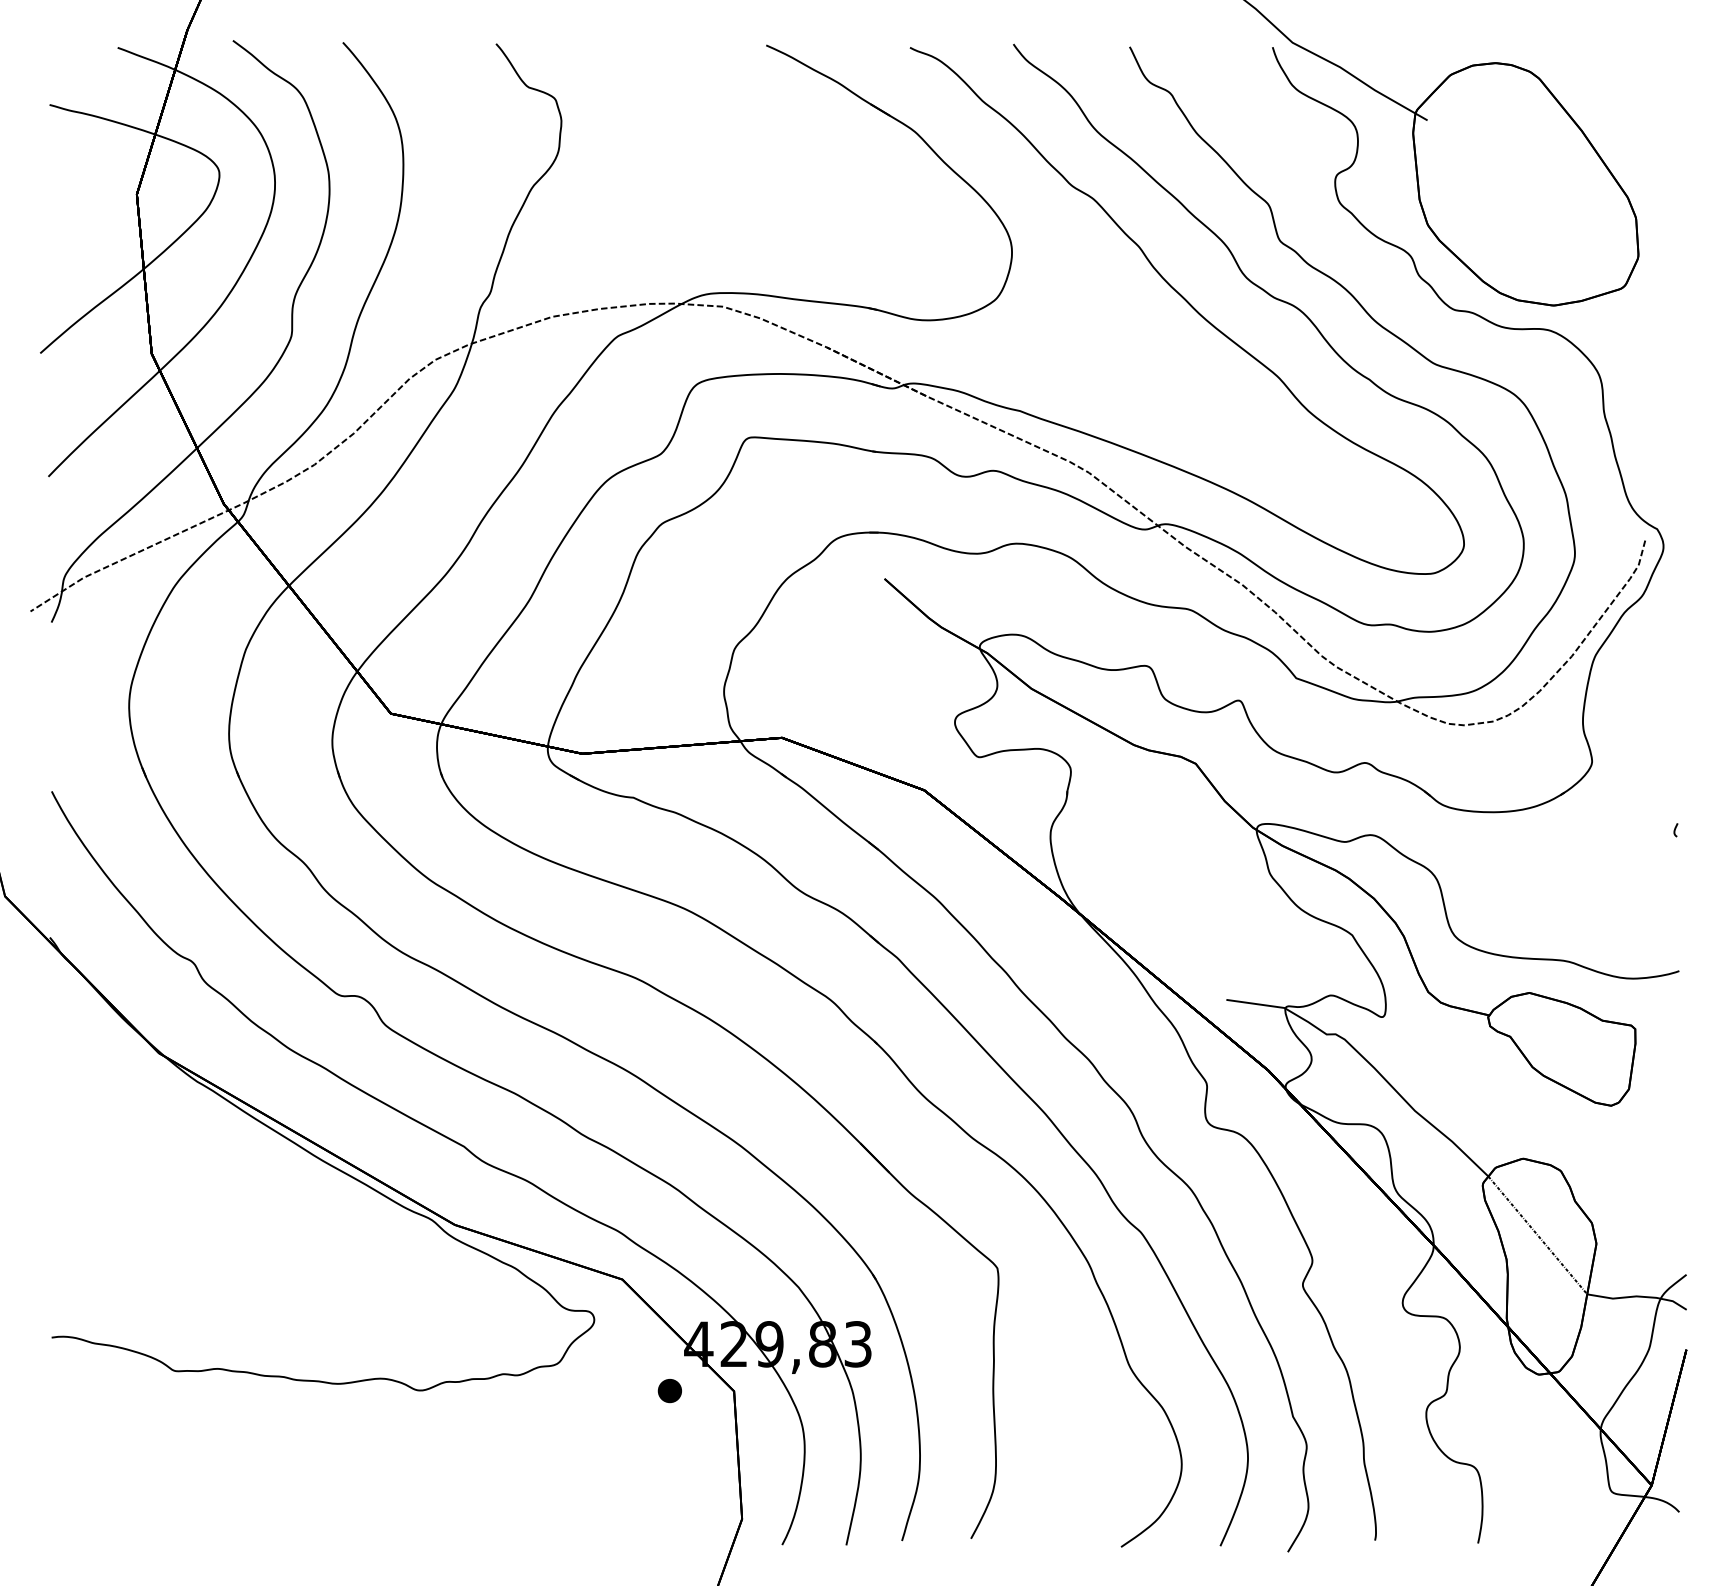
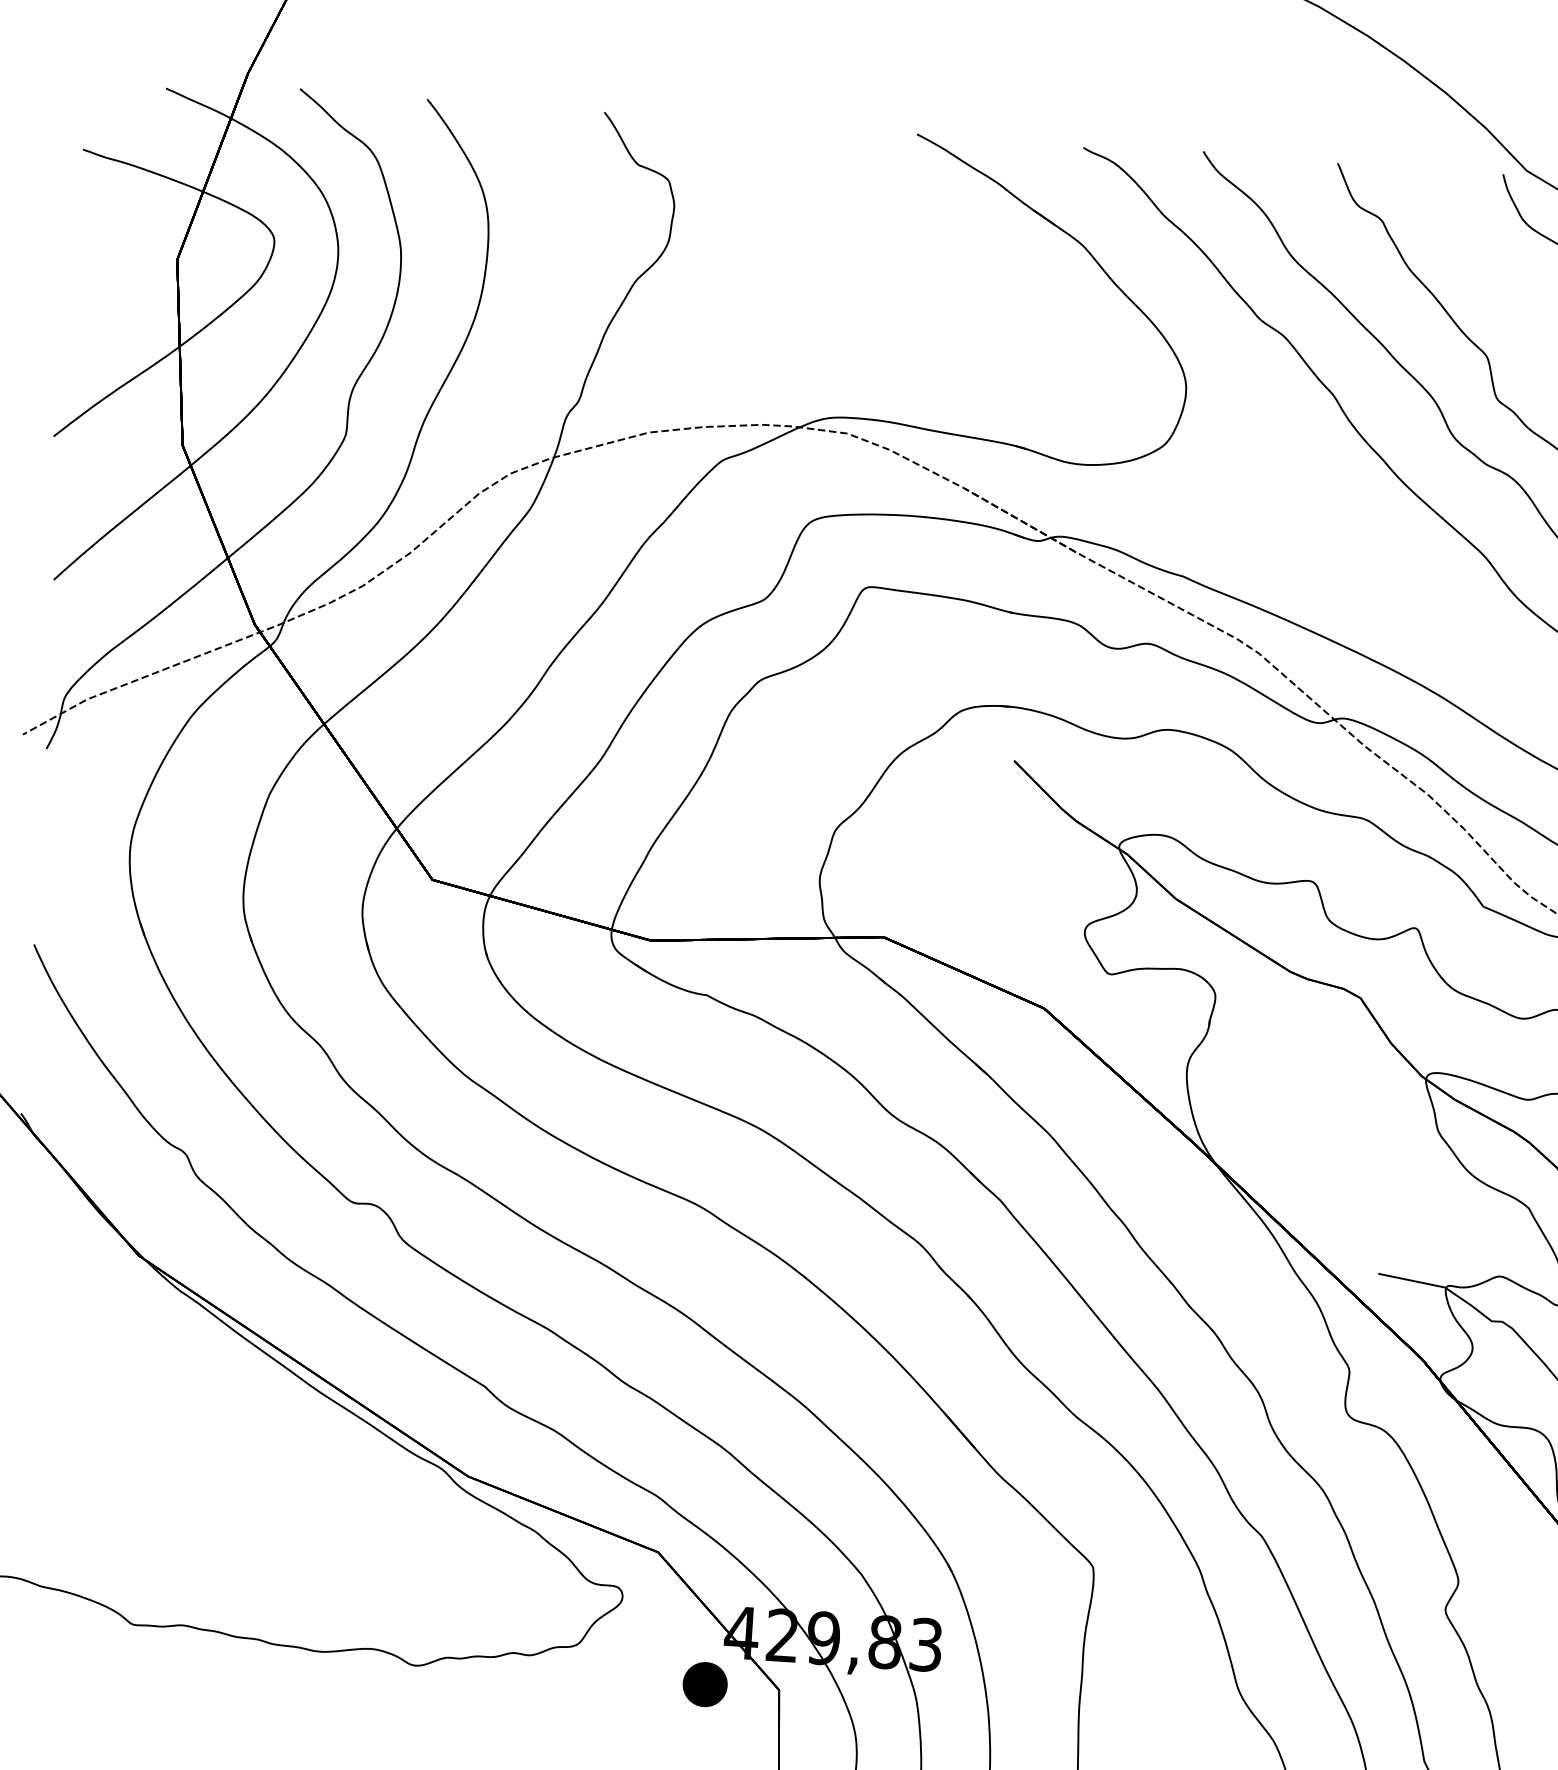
part: (669, 1391) -> (704, 1685), size x1.6

